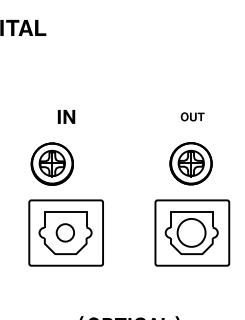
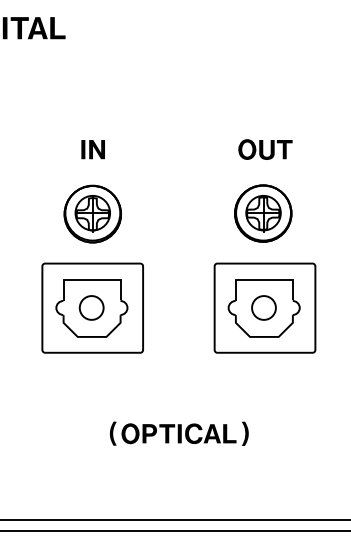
part: (192, 116) -> (265, 149), size x1.67
part: (52, 163) -> (92, 213), moved
circle: (191, 232) -> (263, 307), size x0.62

